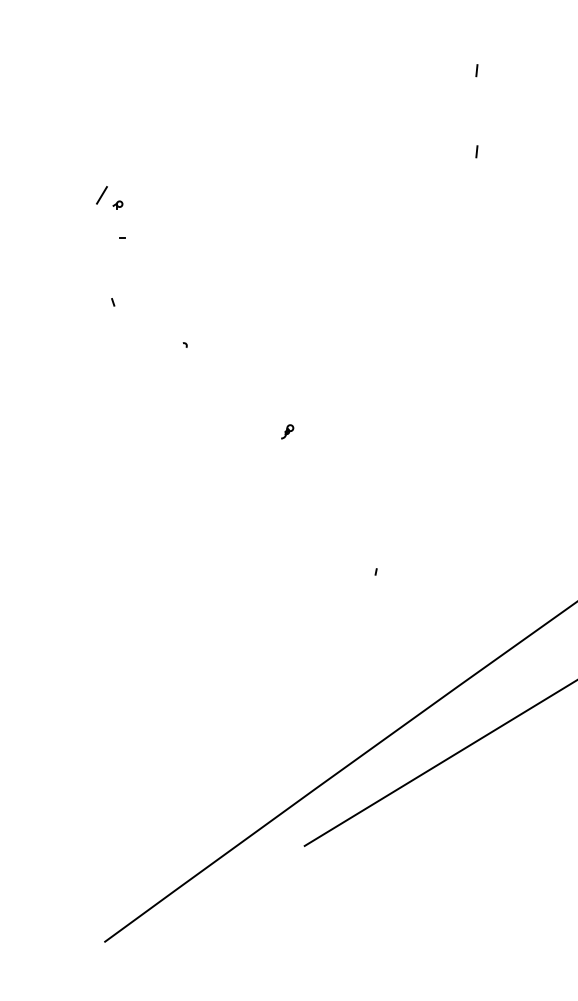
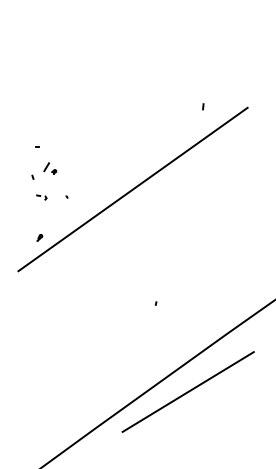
line: (477, 69) -> (203, 68), removed
part: (110, 198) -> (50, 168), moved
line: (325, 328) -> (132, 189), added
part: (131, 345) -> (41, 197), added
part: (287, 430) -> (39, 237), moved

